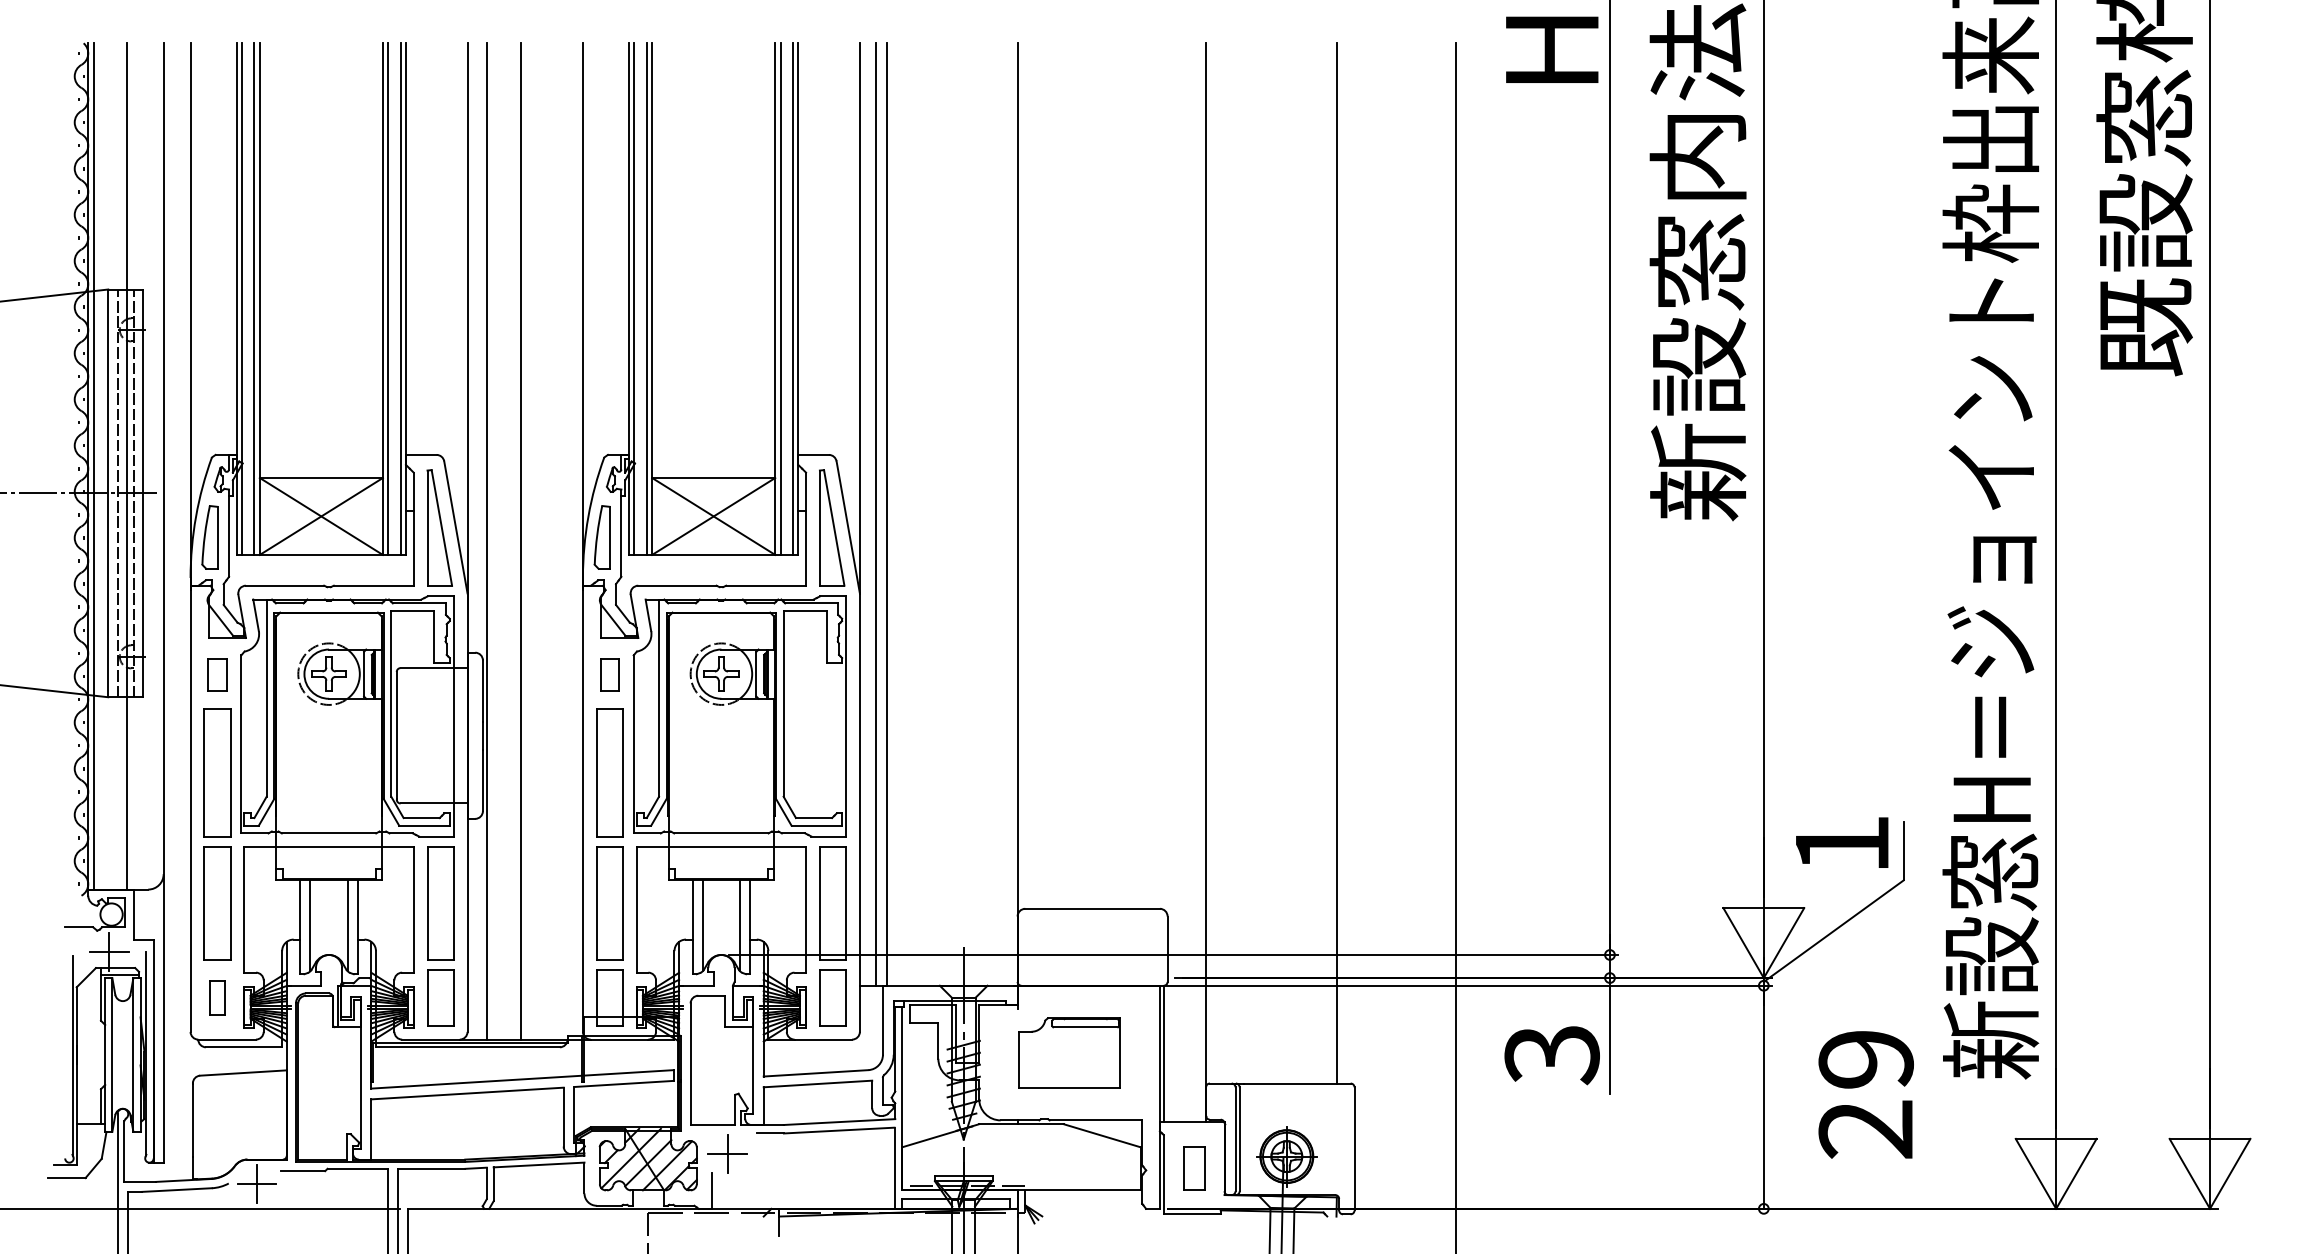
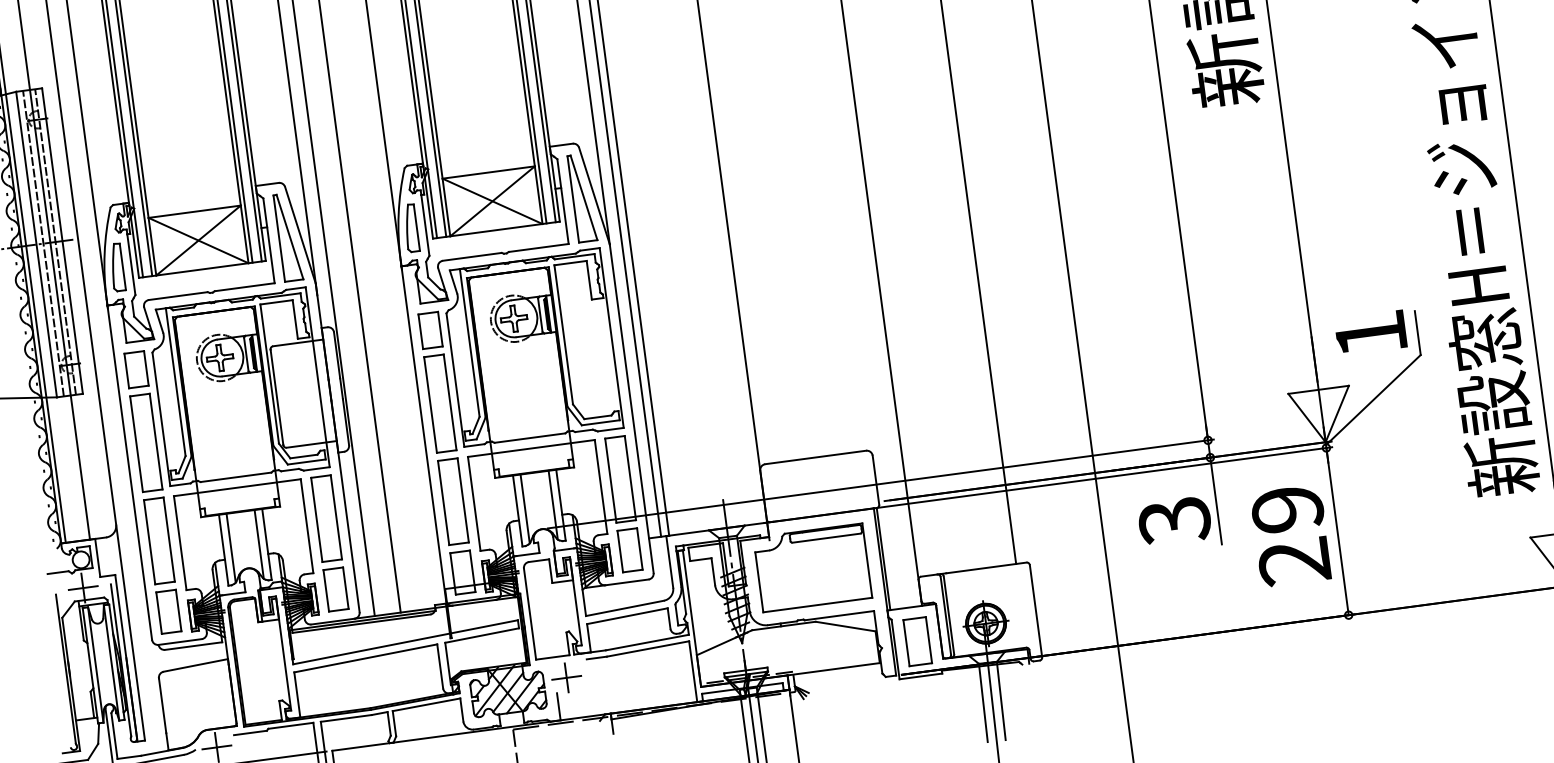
part: (217, 674) -> (136, 369), size x1.43
part: (609, 674) -> (430, 330), size x1.43
part: (217, 997) -> (168, 611), size x1.67
part: (1069, 1052) -> (812, 567), size x1.43
text: (1865, 1094) -> (1290, 535), moved
part: (1193, 1167) -> (917, 641), size x1.43

